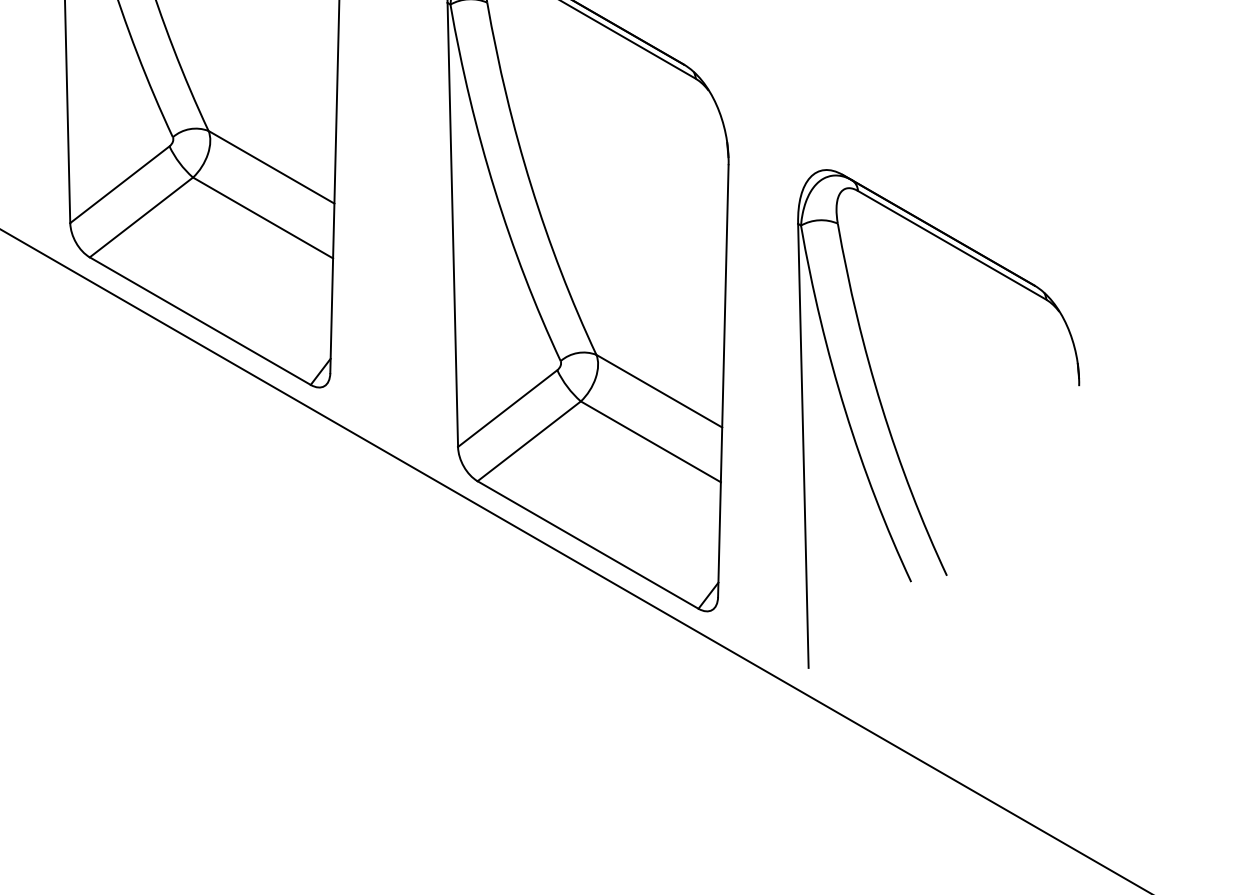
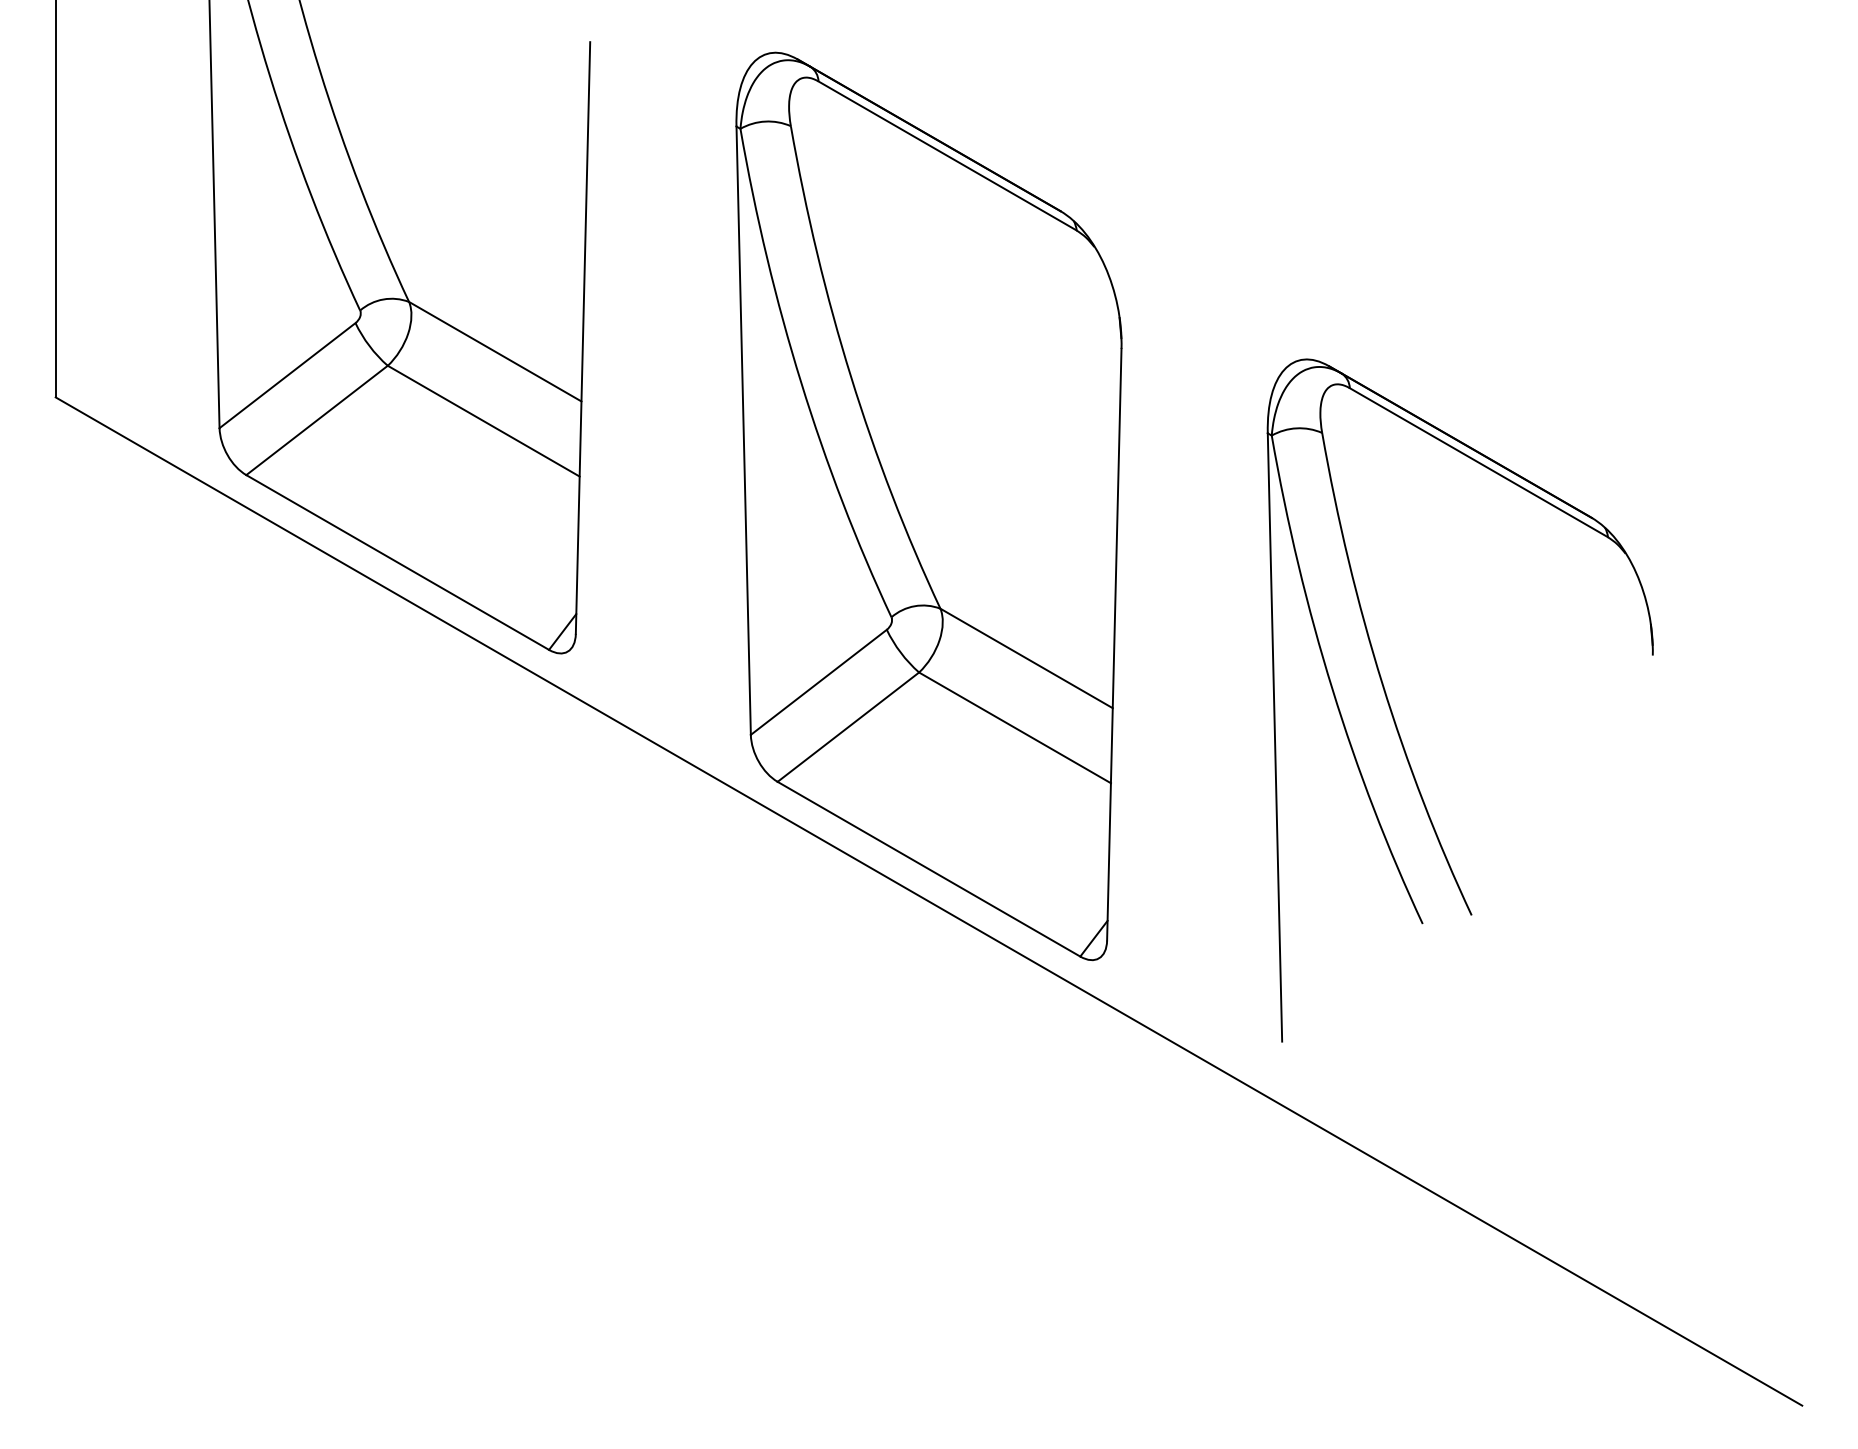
part: (891, 433) -> (1395, 720), moved

